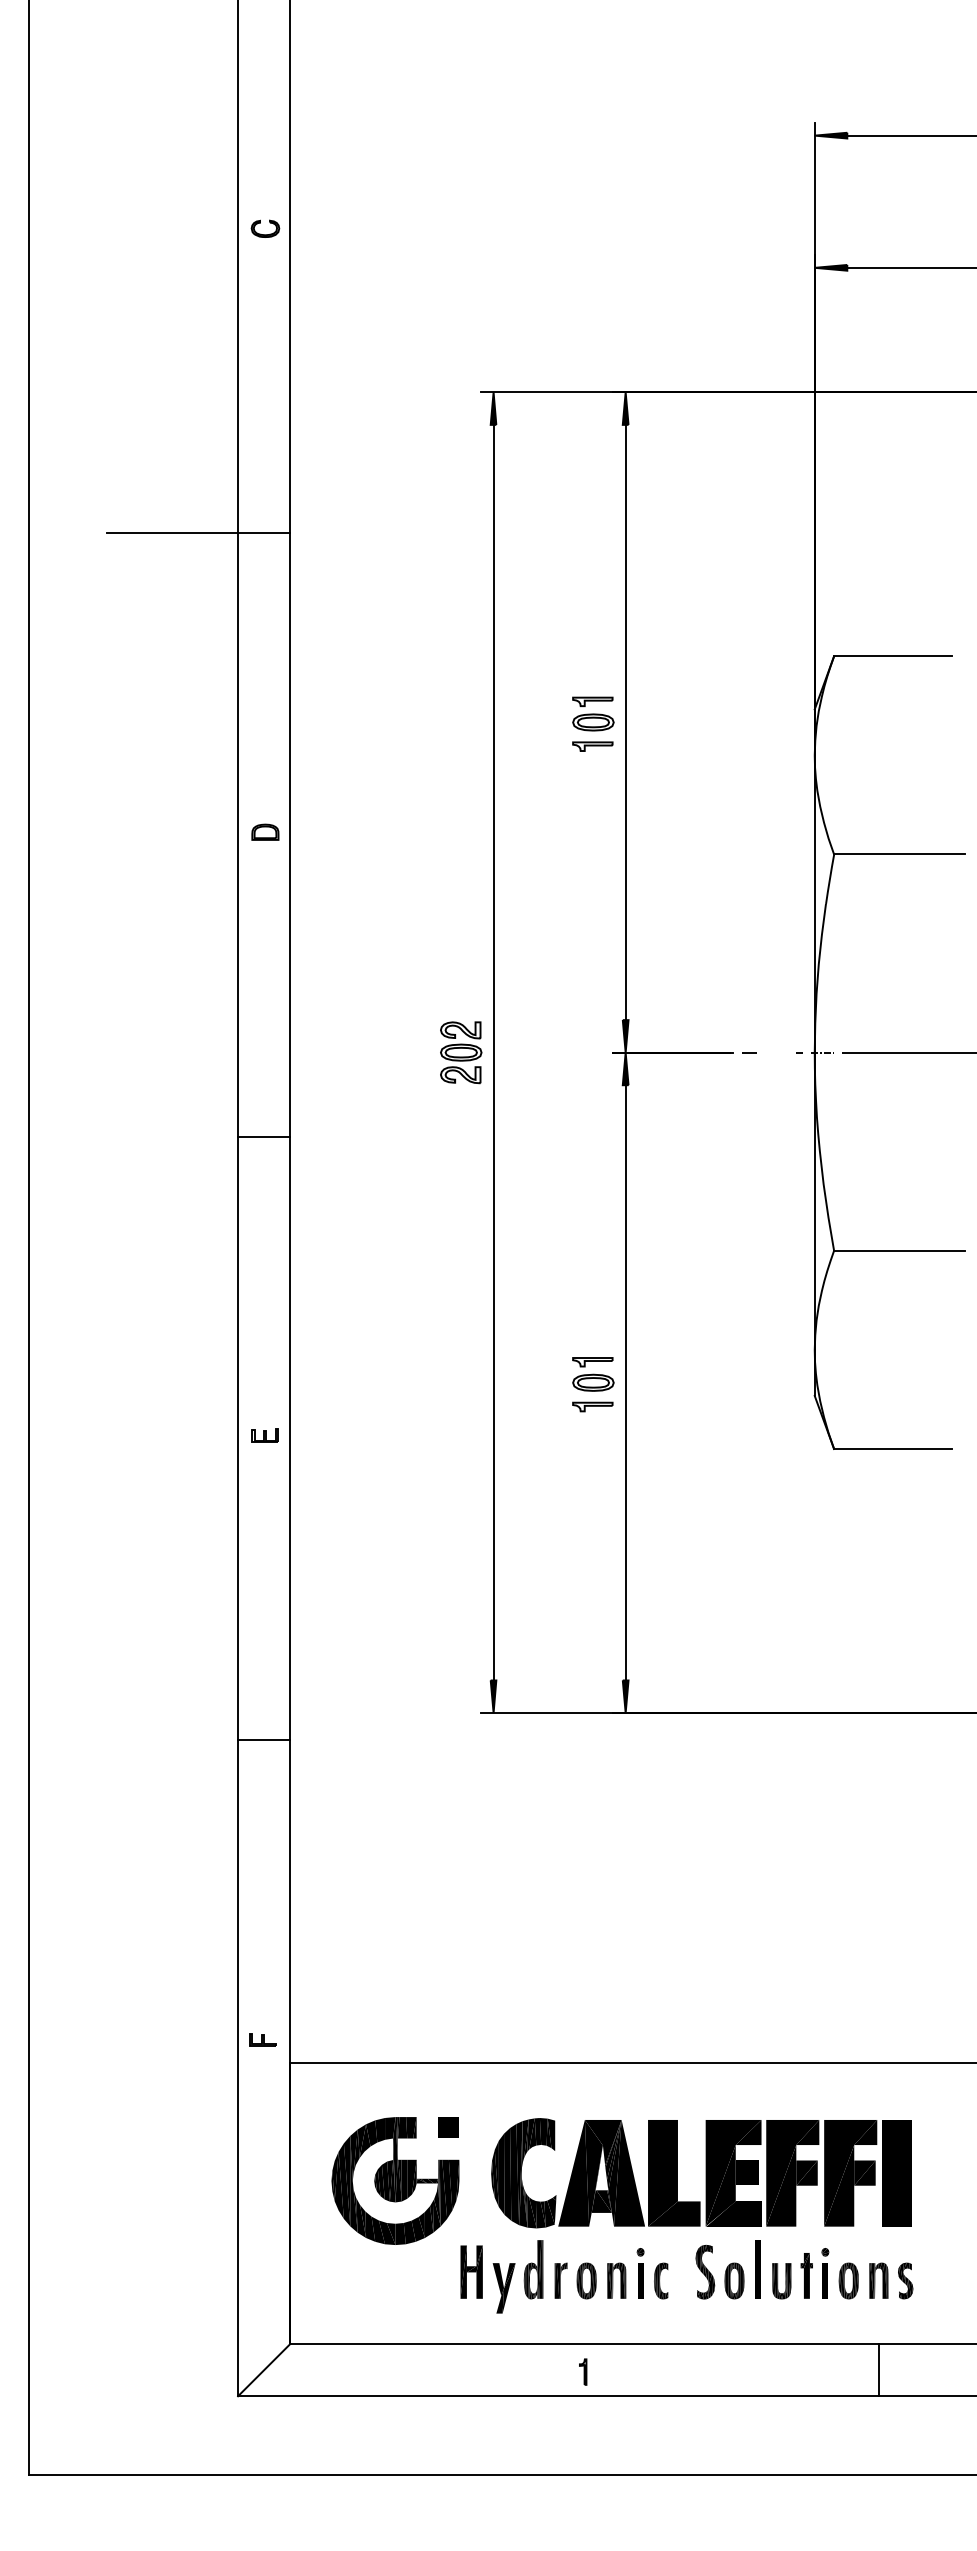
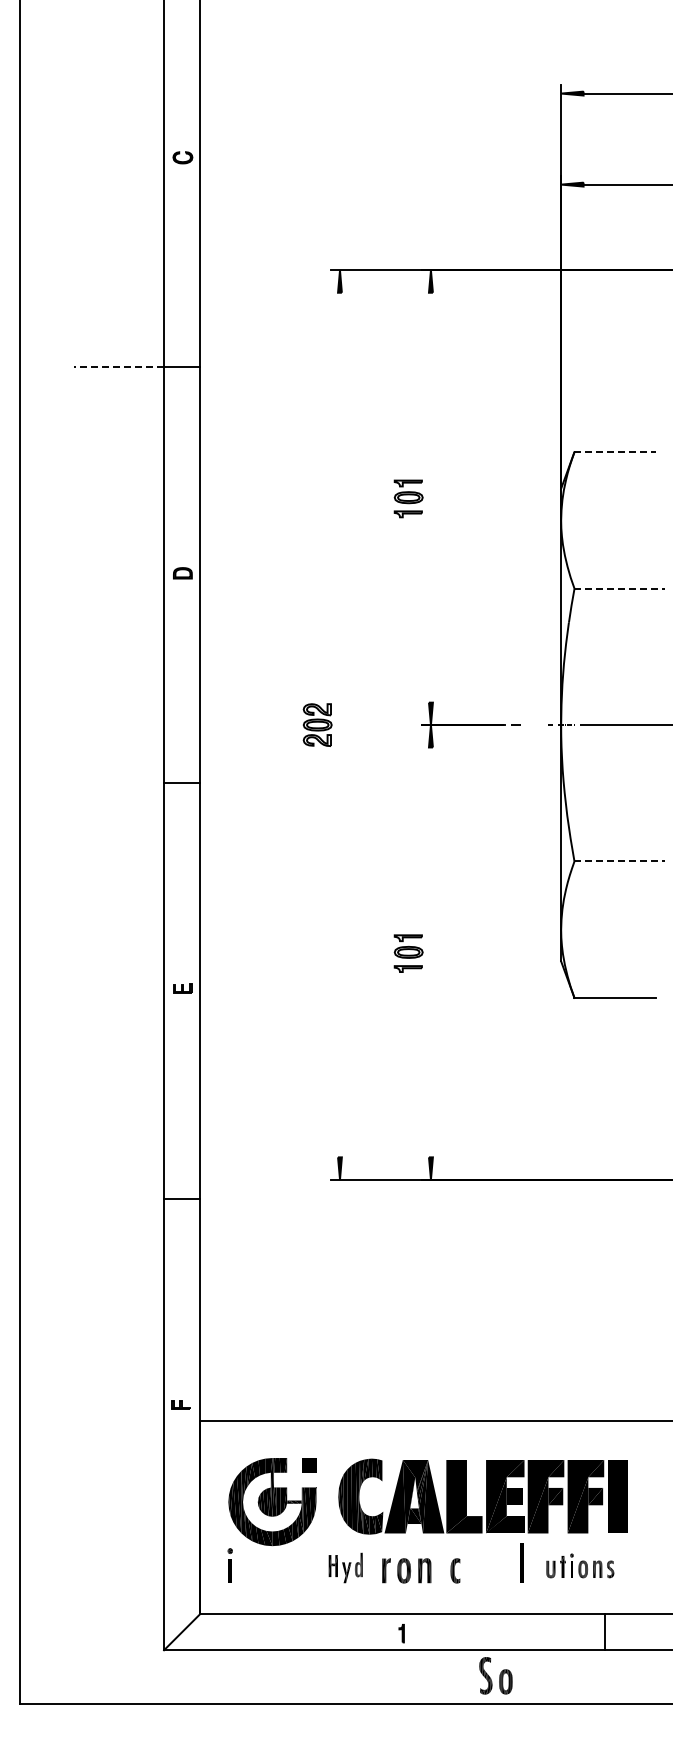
line: (171, 533) -> (118, 367), solid -> dashed
line: (893, 656) -> (615, 452), solid -> dashed
line: (625, 722) -> (430, 497), removed
line: (900, 854) -> (620, 588), solid -> dashed
line: (494, 1051) -> (340, 724), removed
line: (900, 1250) -> (620, 861), solid -> dashed
line: (625, 1382) -> (430, 952), removed
part: (719, 2271) -> (495, 1675), moved
part: (639, 2273) -> (229, 1565), moved
part: (841, 2273) -> (579, 1565), size x0.7
part: (501, 2276) -> (345, 1567), size x0.6

